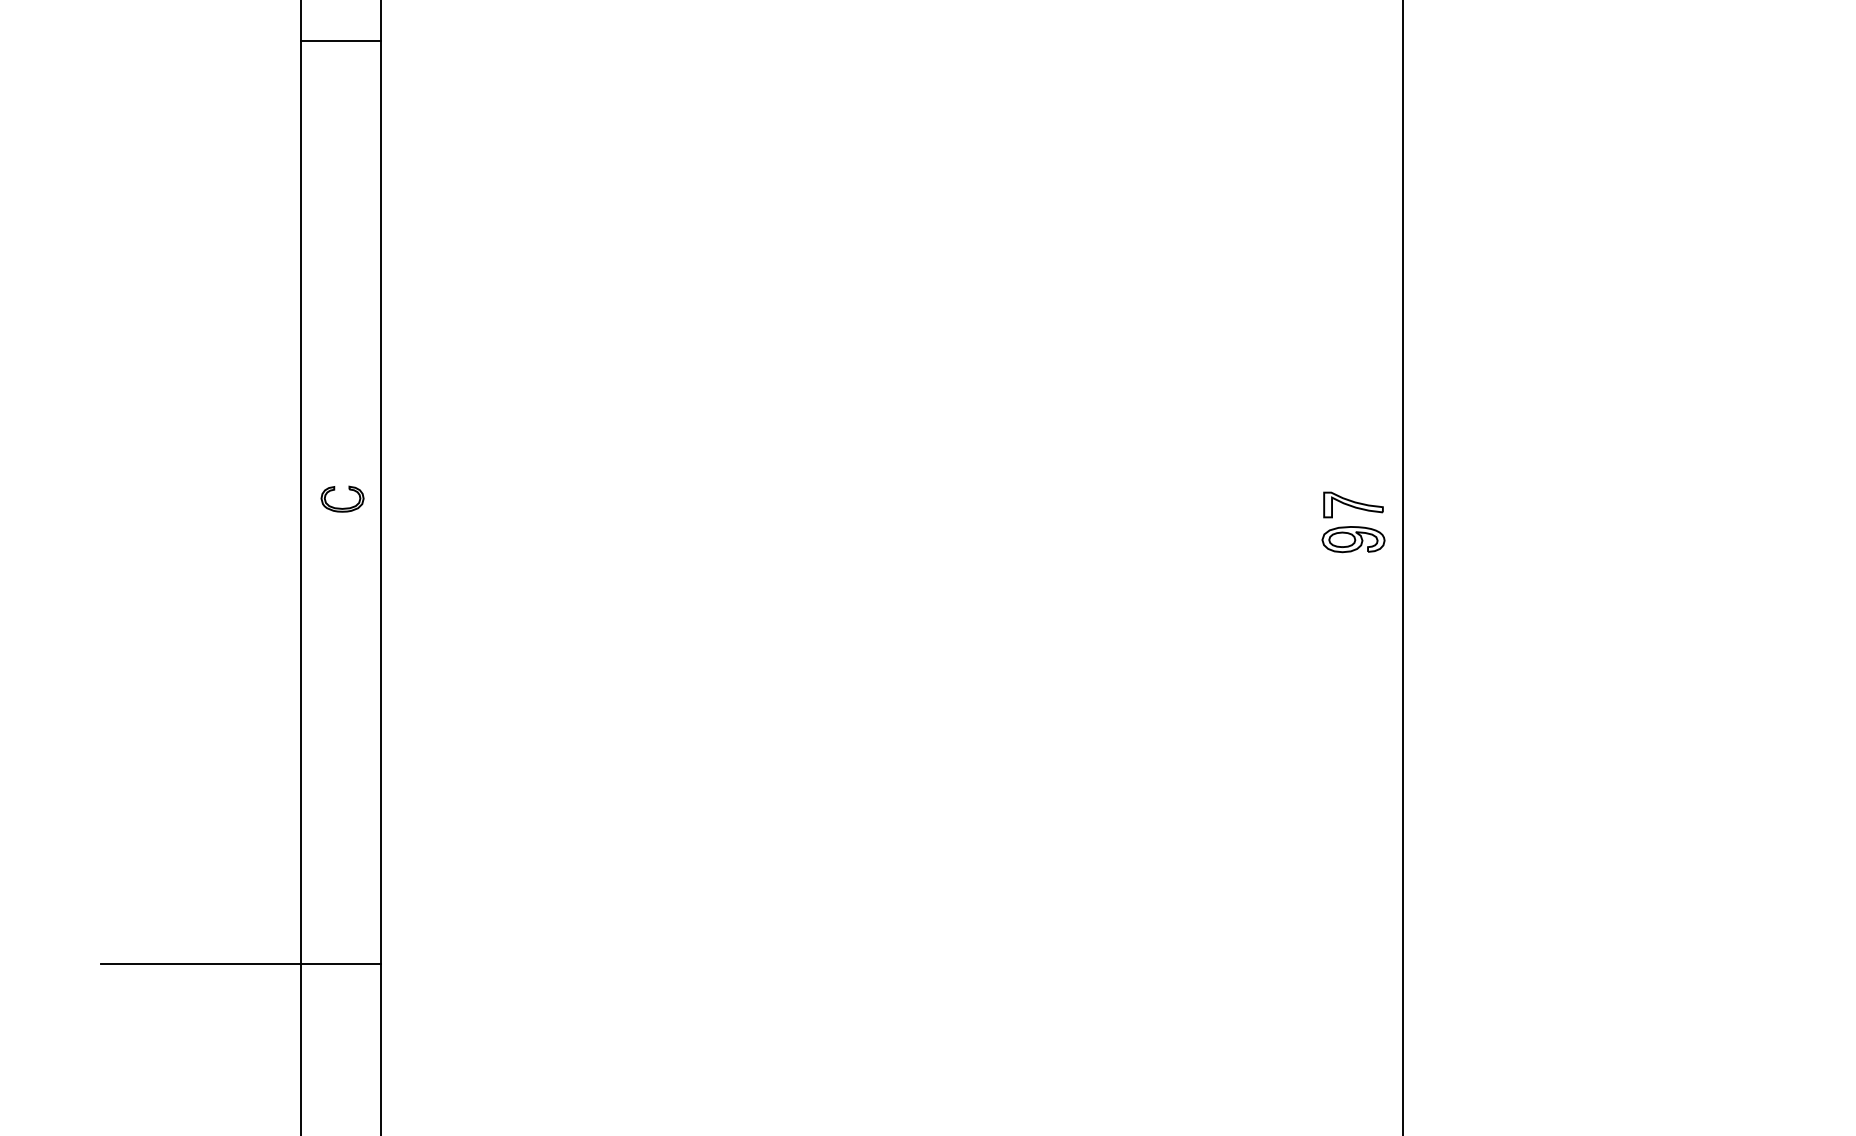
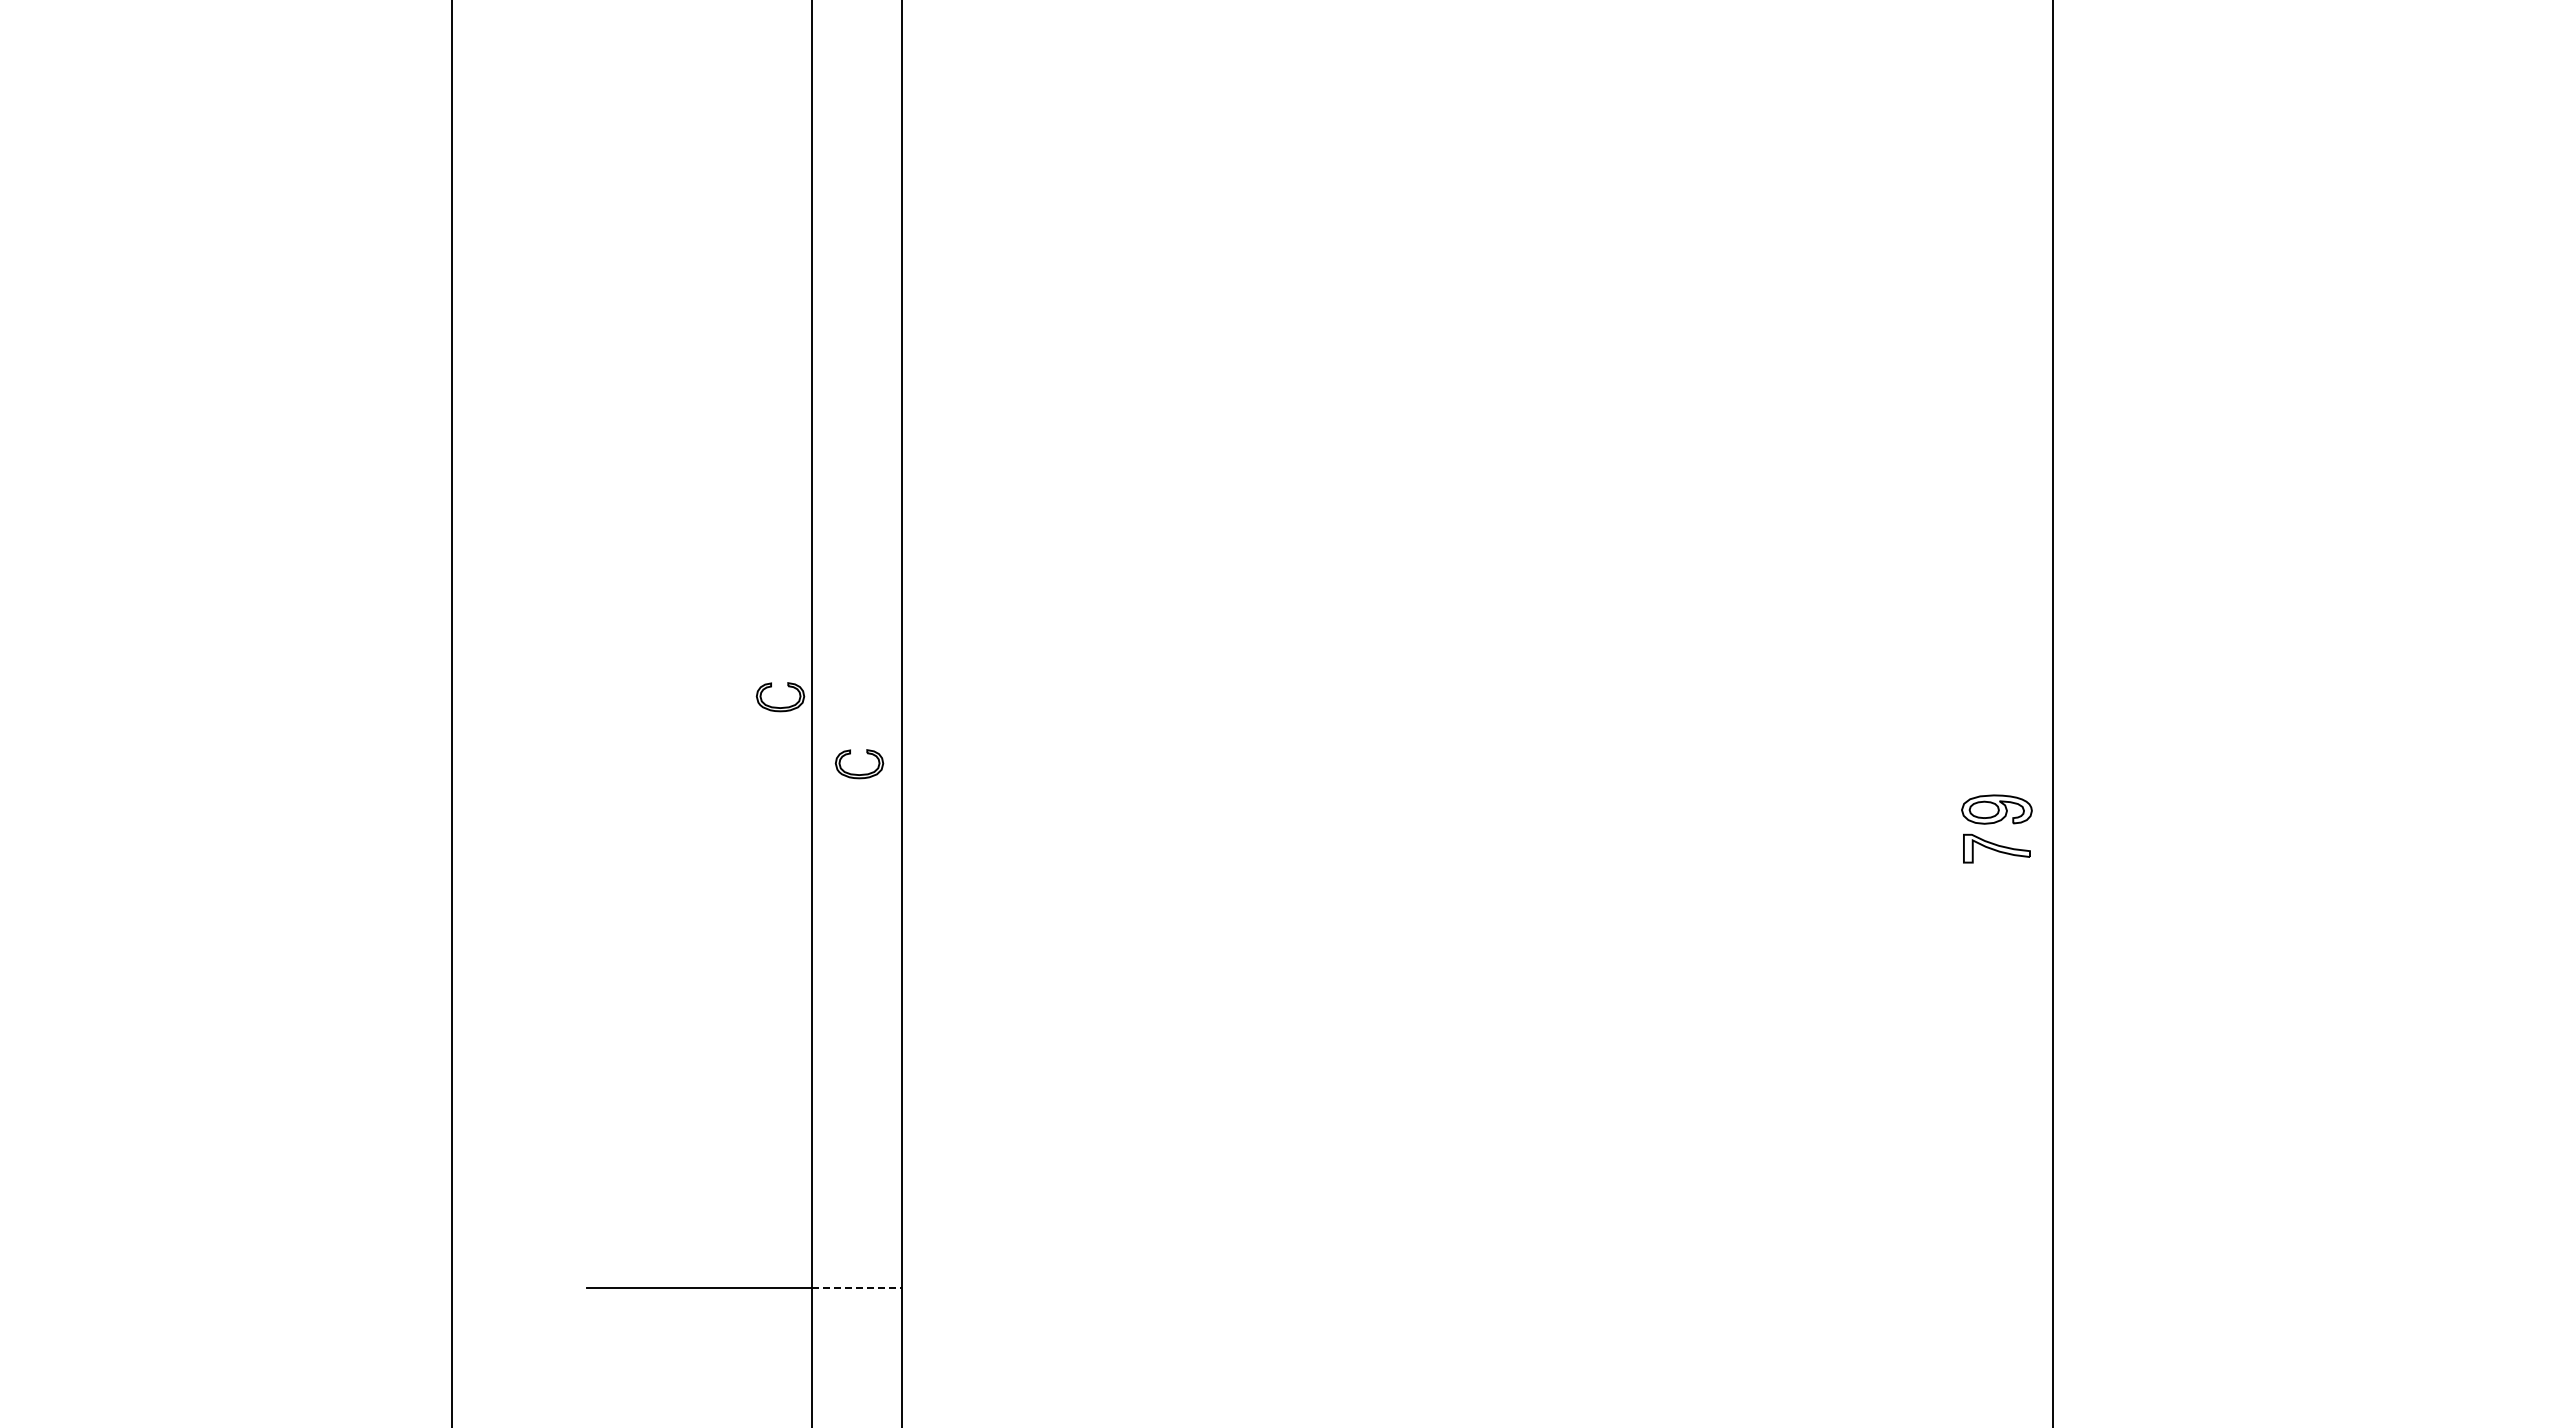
line: (340, 40) -> (857, 248), removed
part: (275, 447) -> (783, 706), added
part: (1353, 504) -> (1996, 848), moved
line: (340, 964) -> (857, 1287), solid -> dashed

